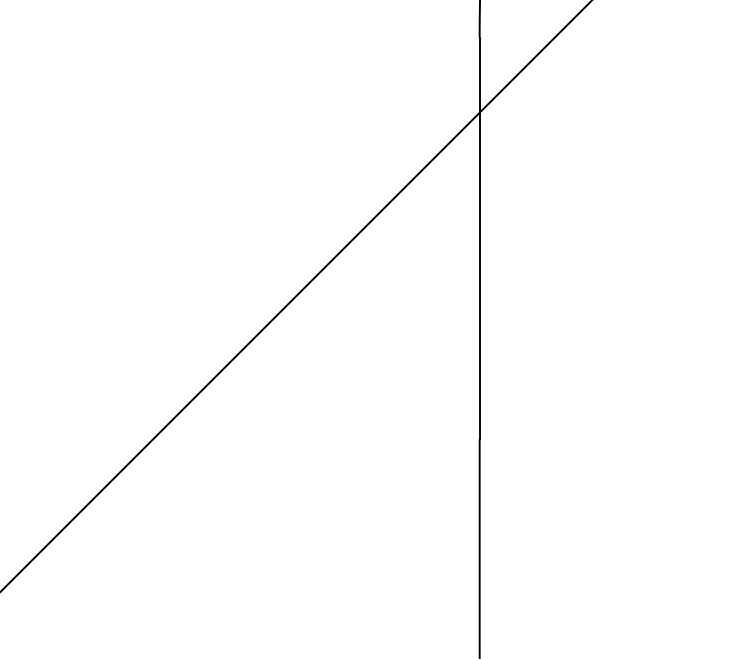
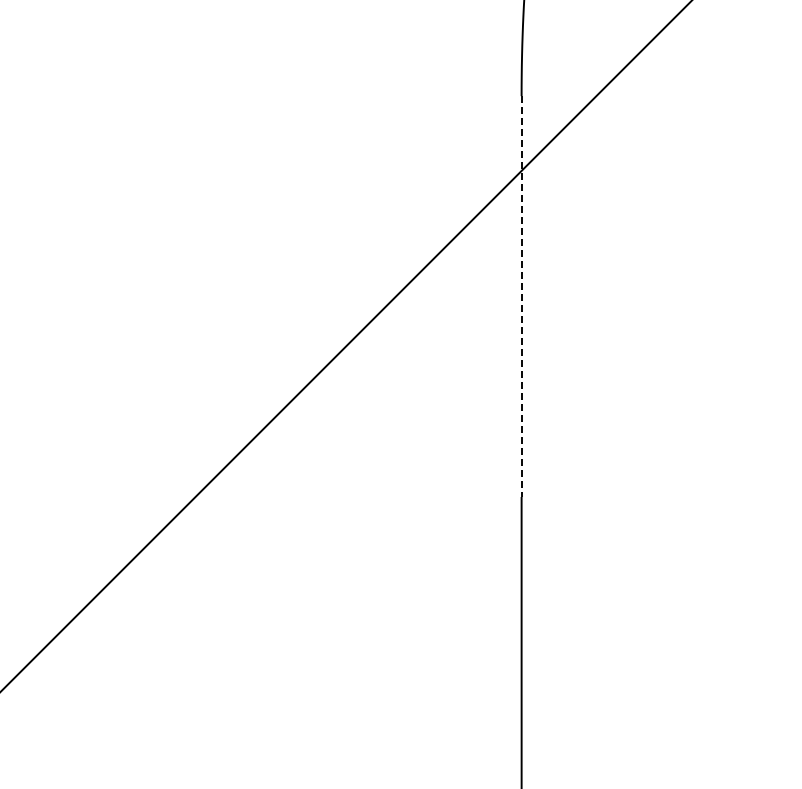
line: (479, 239) -> (521, 297), solid -> dashed

